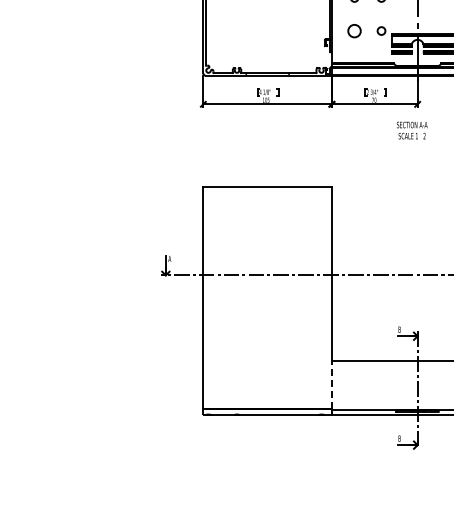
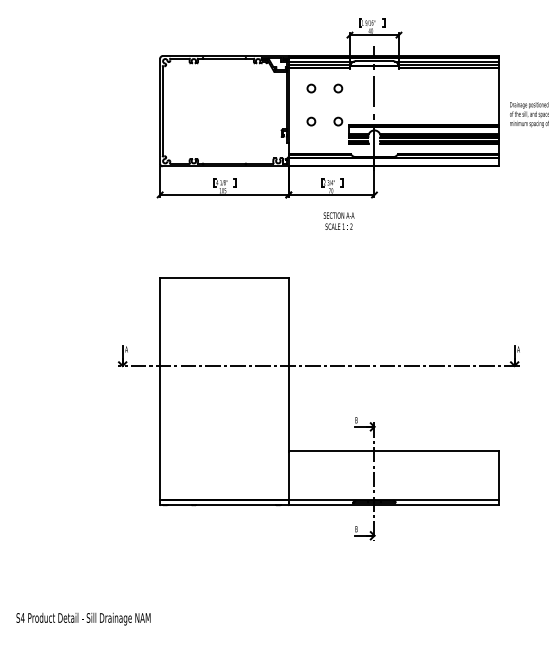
circle: (354, 30) -> (311, 121), size x0.62
text: (411, 129) -> (338, 220), moved
line: (331, 384) -> (288, 475), dashed -> solid

